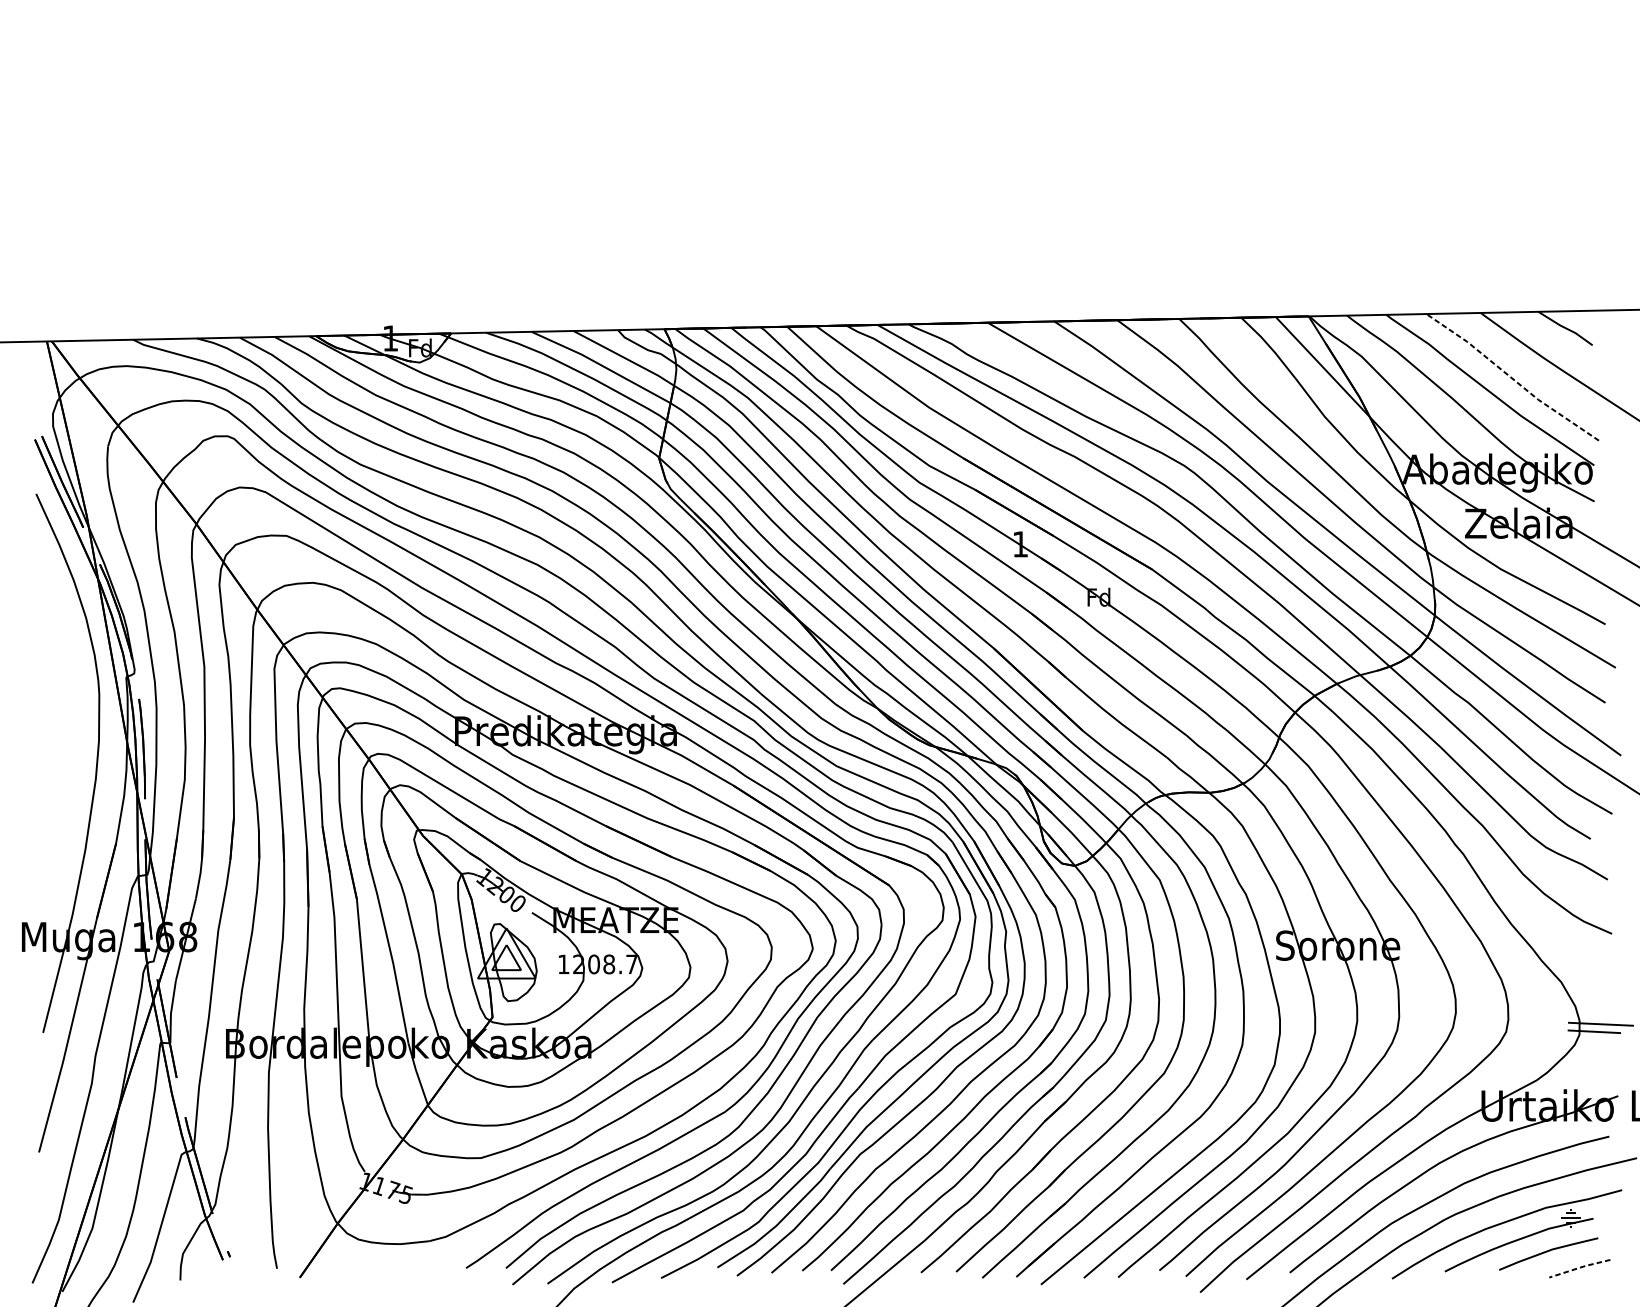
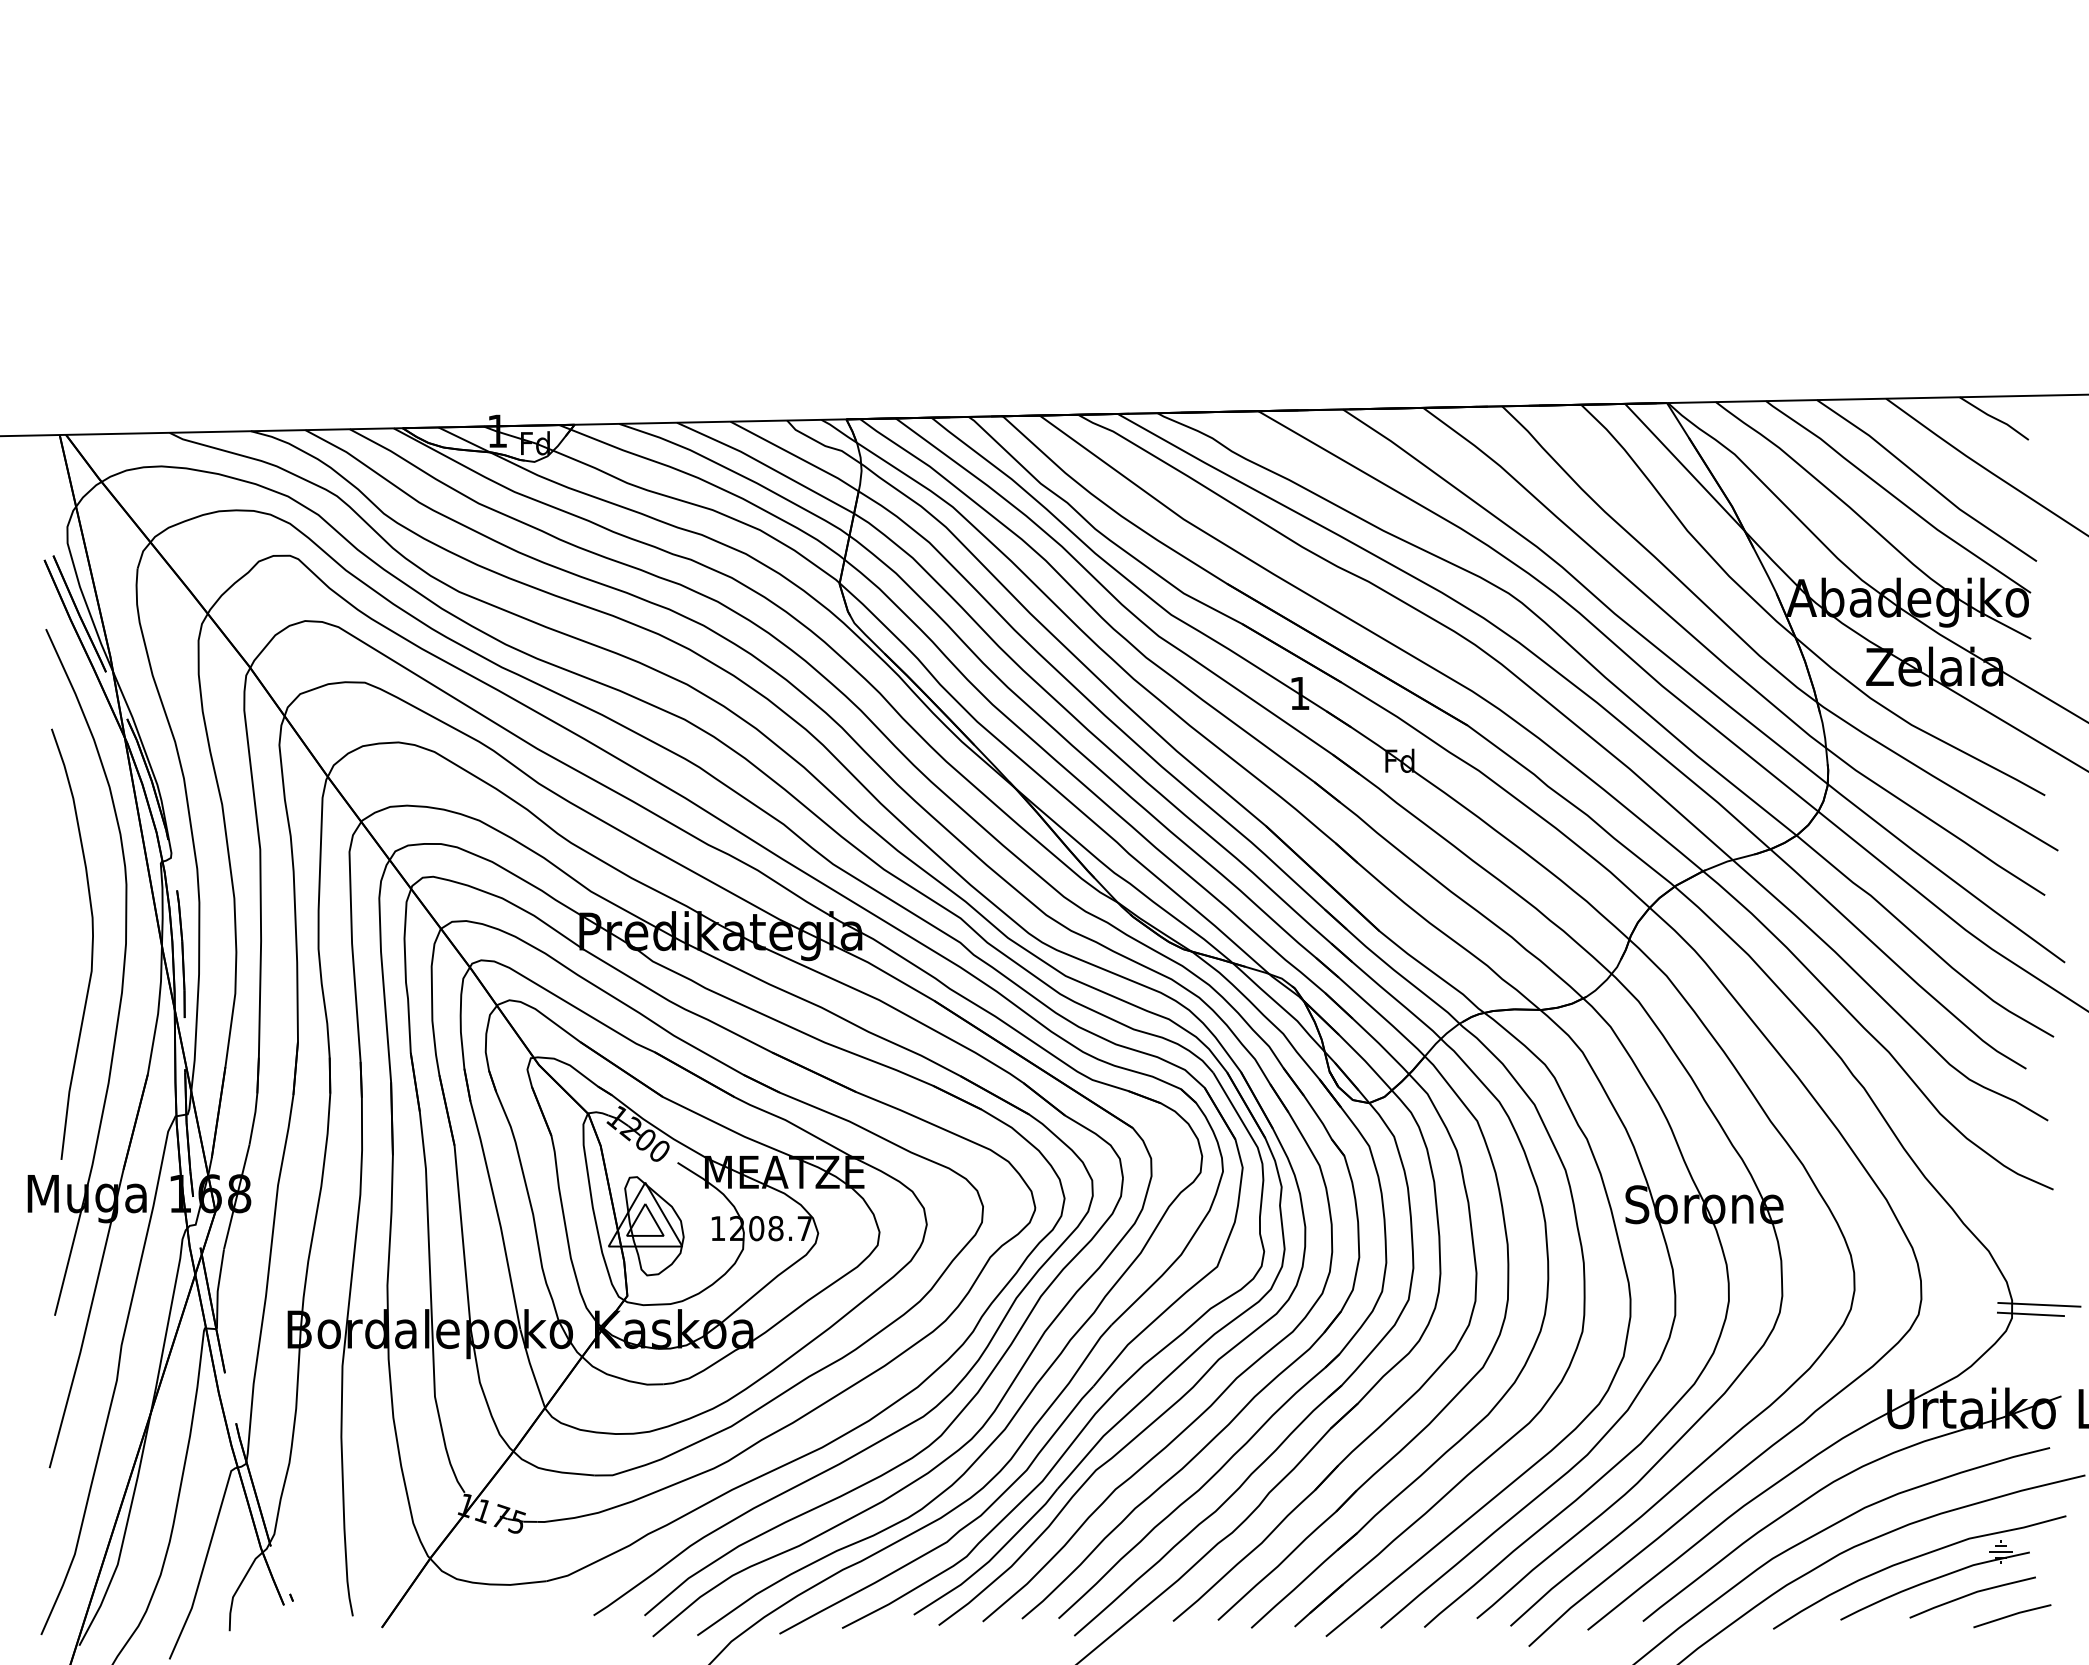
line: (1511, 377) -> (1925, 481), dashed -> solid
curve: (71, 740) -> (91, 943), added
line: (1579, 1268) -> (2012, 1615), dashed -> solid

